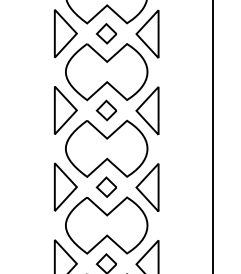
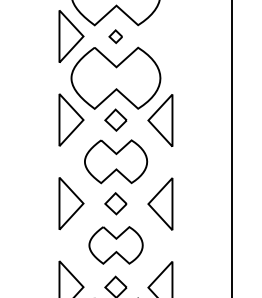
part: (106, 33) -> (115, 36), size x0.6
part: (147, 33) -> (160, 36), removed
part: (106, 148) -> (115, 161), size x0.7
part: (106, 225) -> (115, 245), size x0.6

